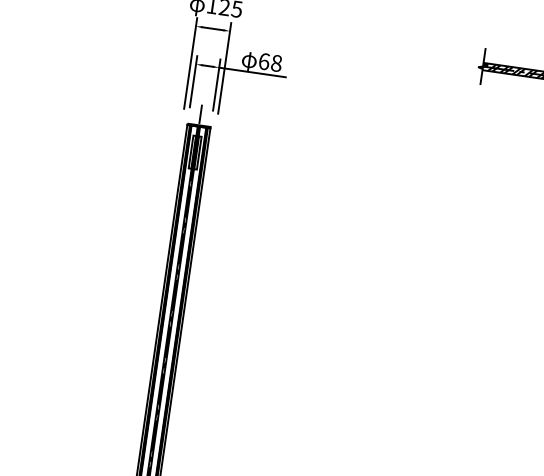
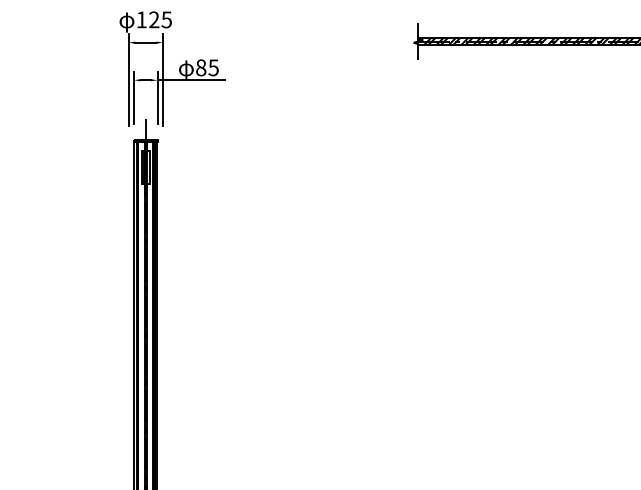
text: (270, 62) -> (207, 67), 68 -> 85

